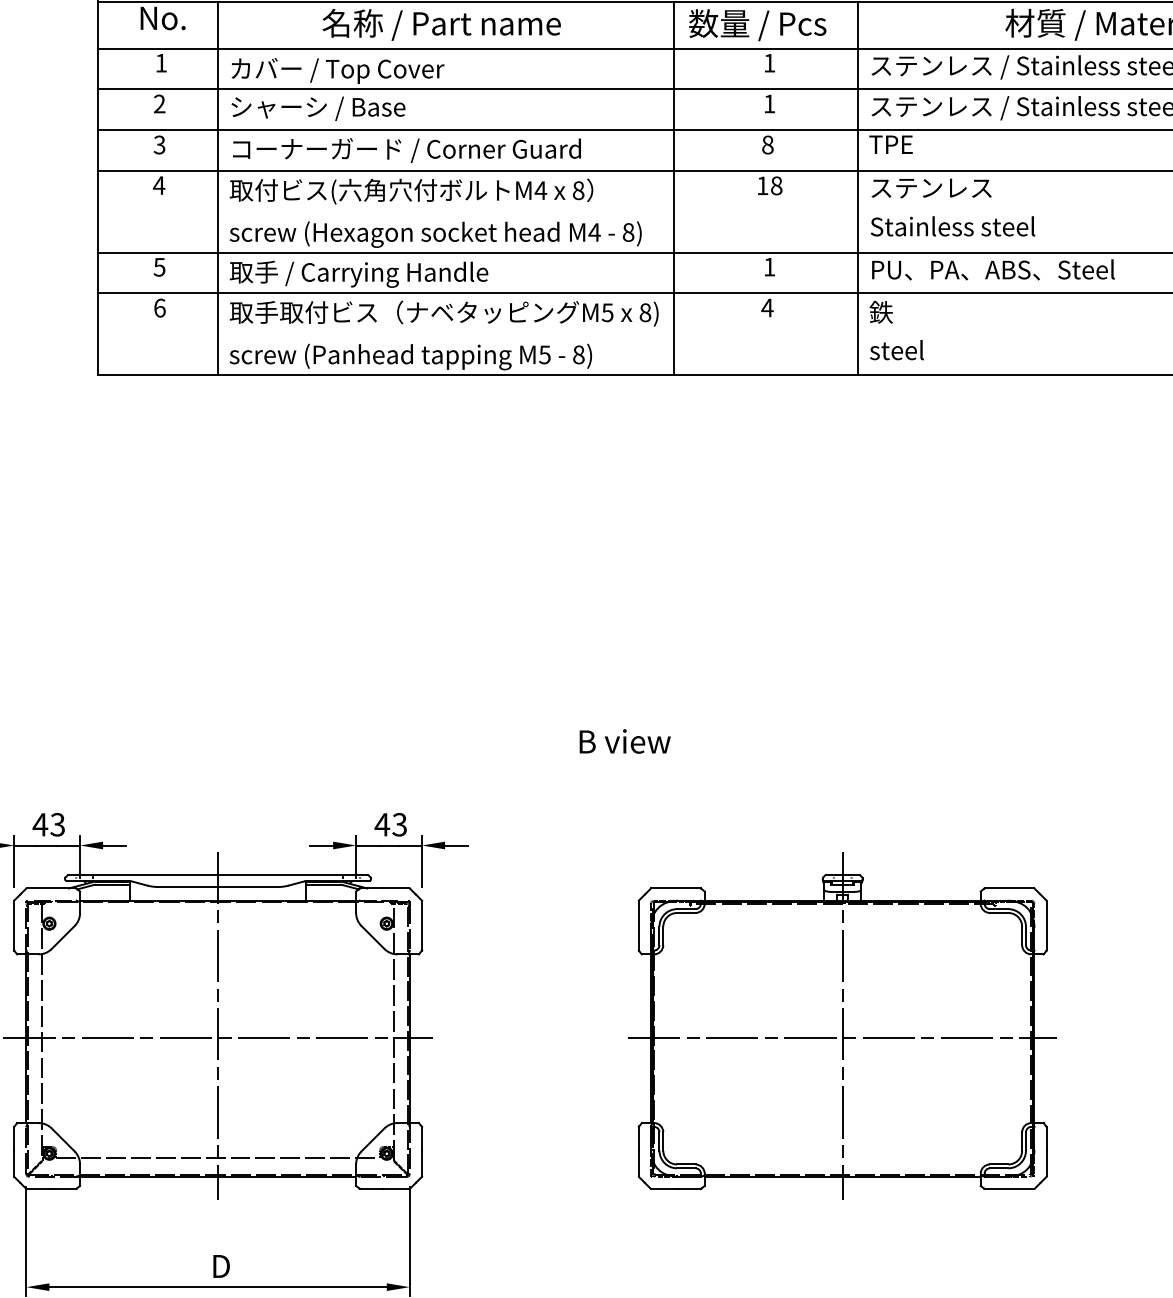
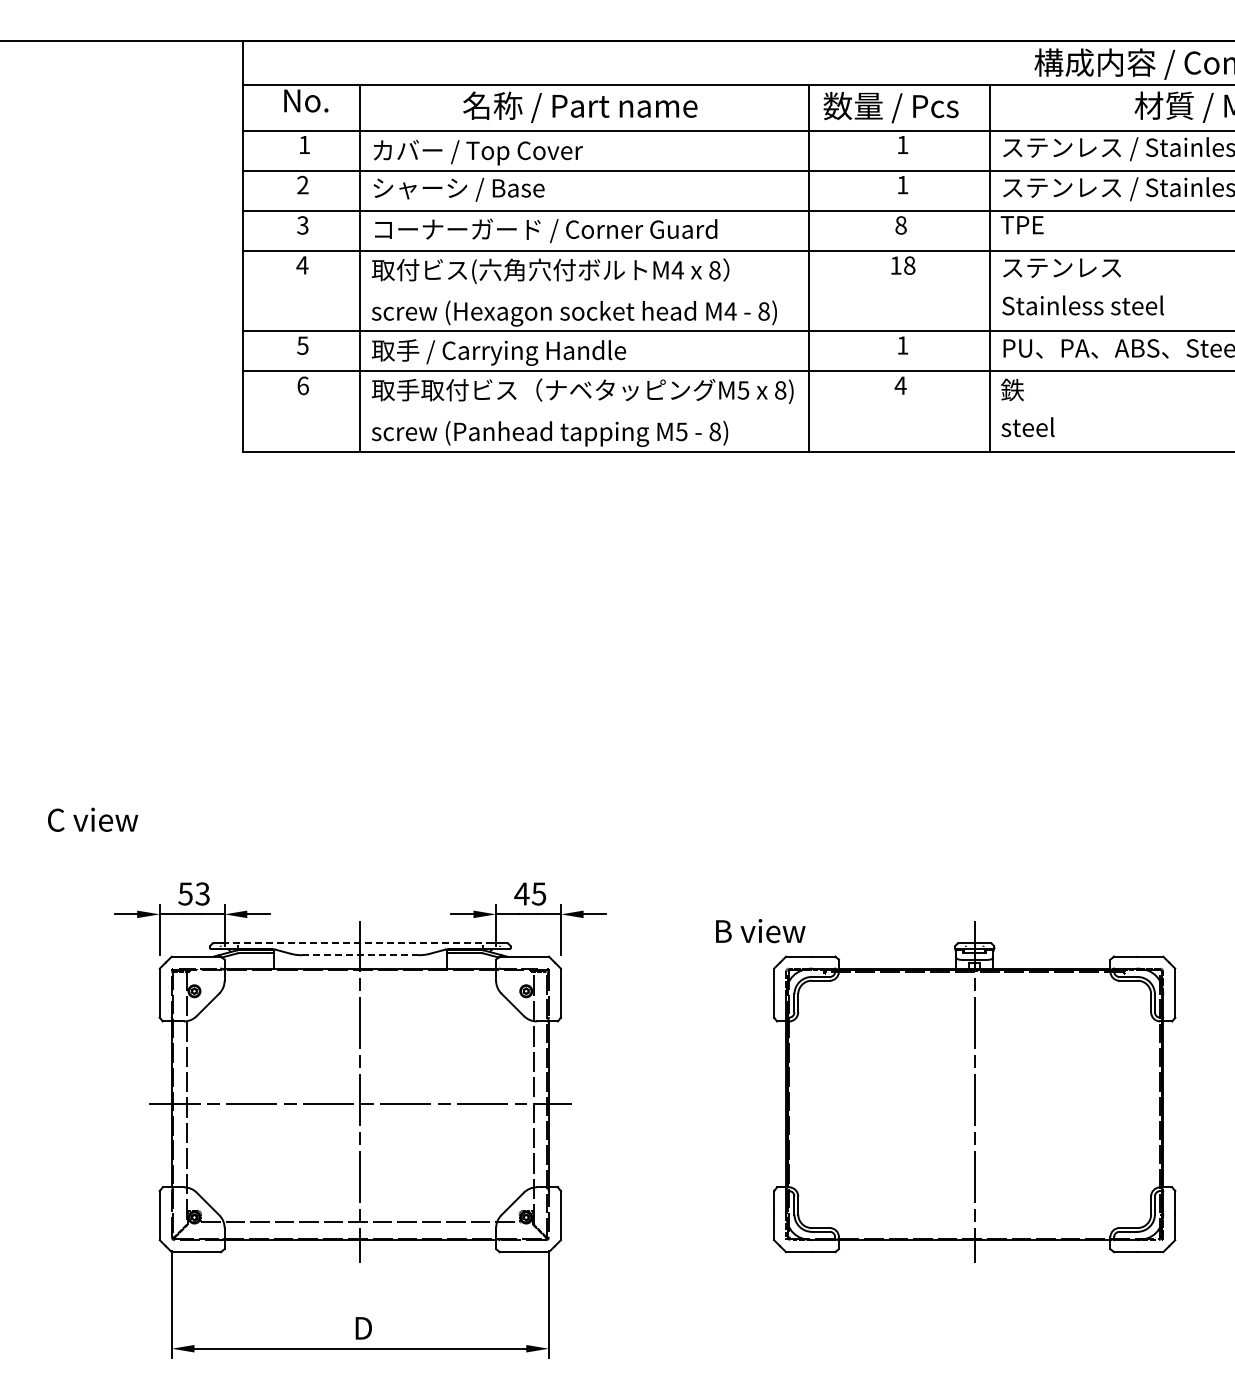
text: (624, 741) -> (760, 931), moved
text: (40, 824) -> (185, 893), 43 -> 53
text: (400, 824) -> (539, 893), 43 -> 45
line: (217, 875) -> (359, 943), solid -> dashed
line: (218, 887) -> (360, 955), solid -> dashed
line: (842, 1038) -> (974, 1104), removed

